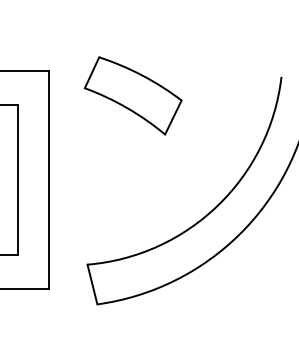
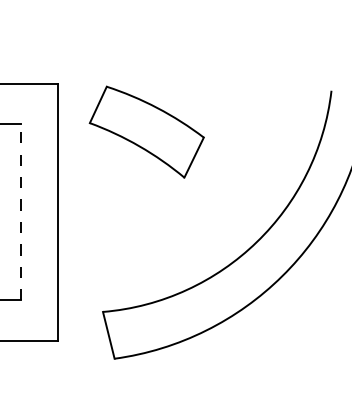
part: (132, 95) -> (146, 131), moved
line: (17, 179) -> (20, 211), solid -> dashed

